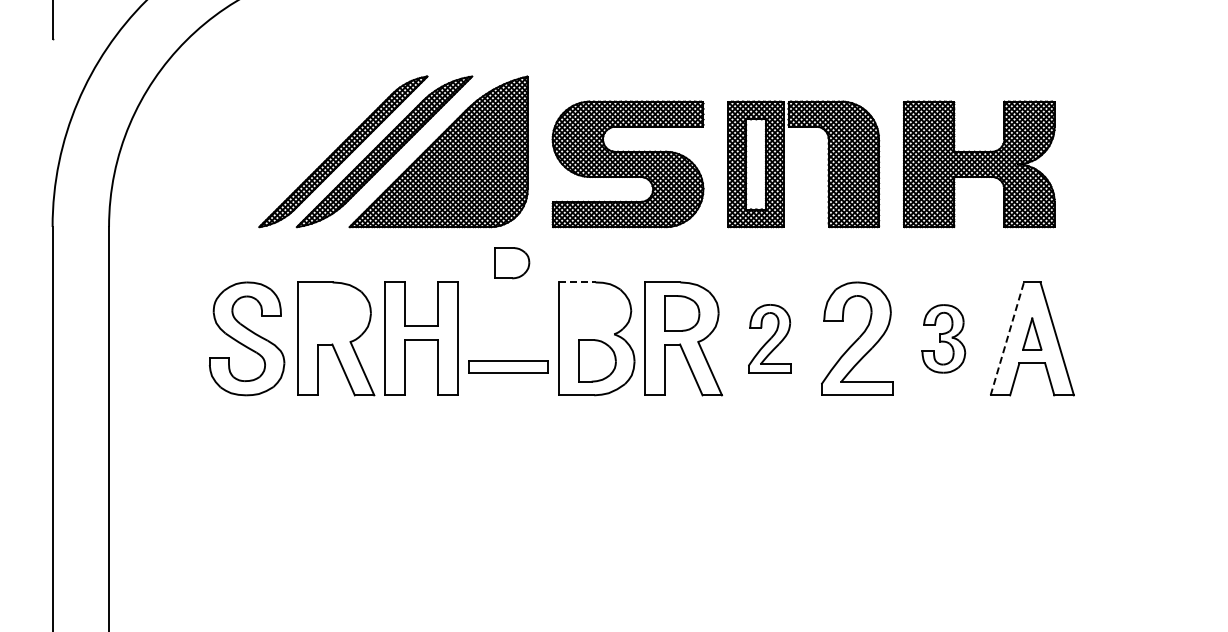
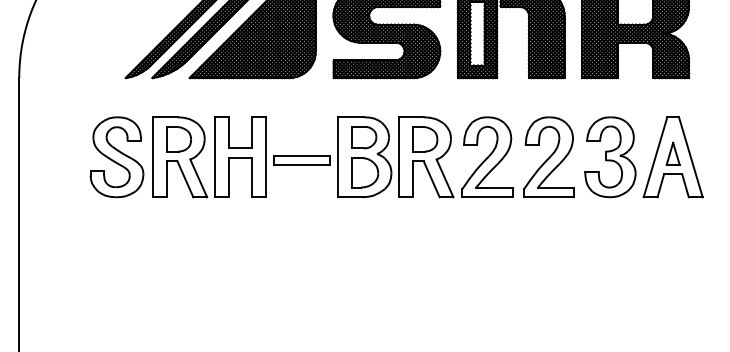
part: (512, 263) -> (364, 137), moved
line: (577, 282) -> (351, 117), dashed -> solid
part: (334, 313) -> (178, 139), added
part: (769, 338) -> (487, 156), size x1.67
part: (943, 338) -> (610, 156), size x1.67
line: (1007, 338) -> (655, 156), dashed -> solid
part: (508, 366) -> (302, 159), moved

